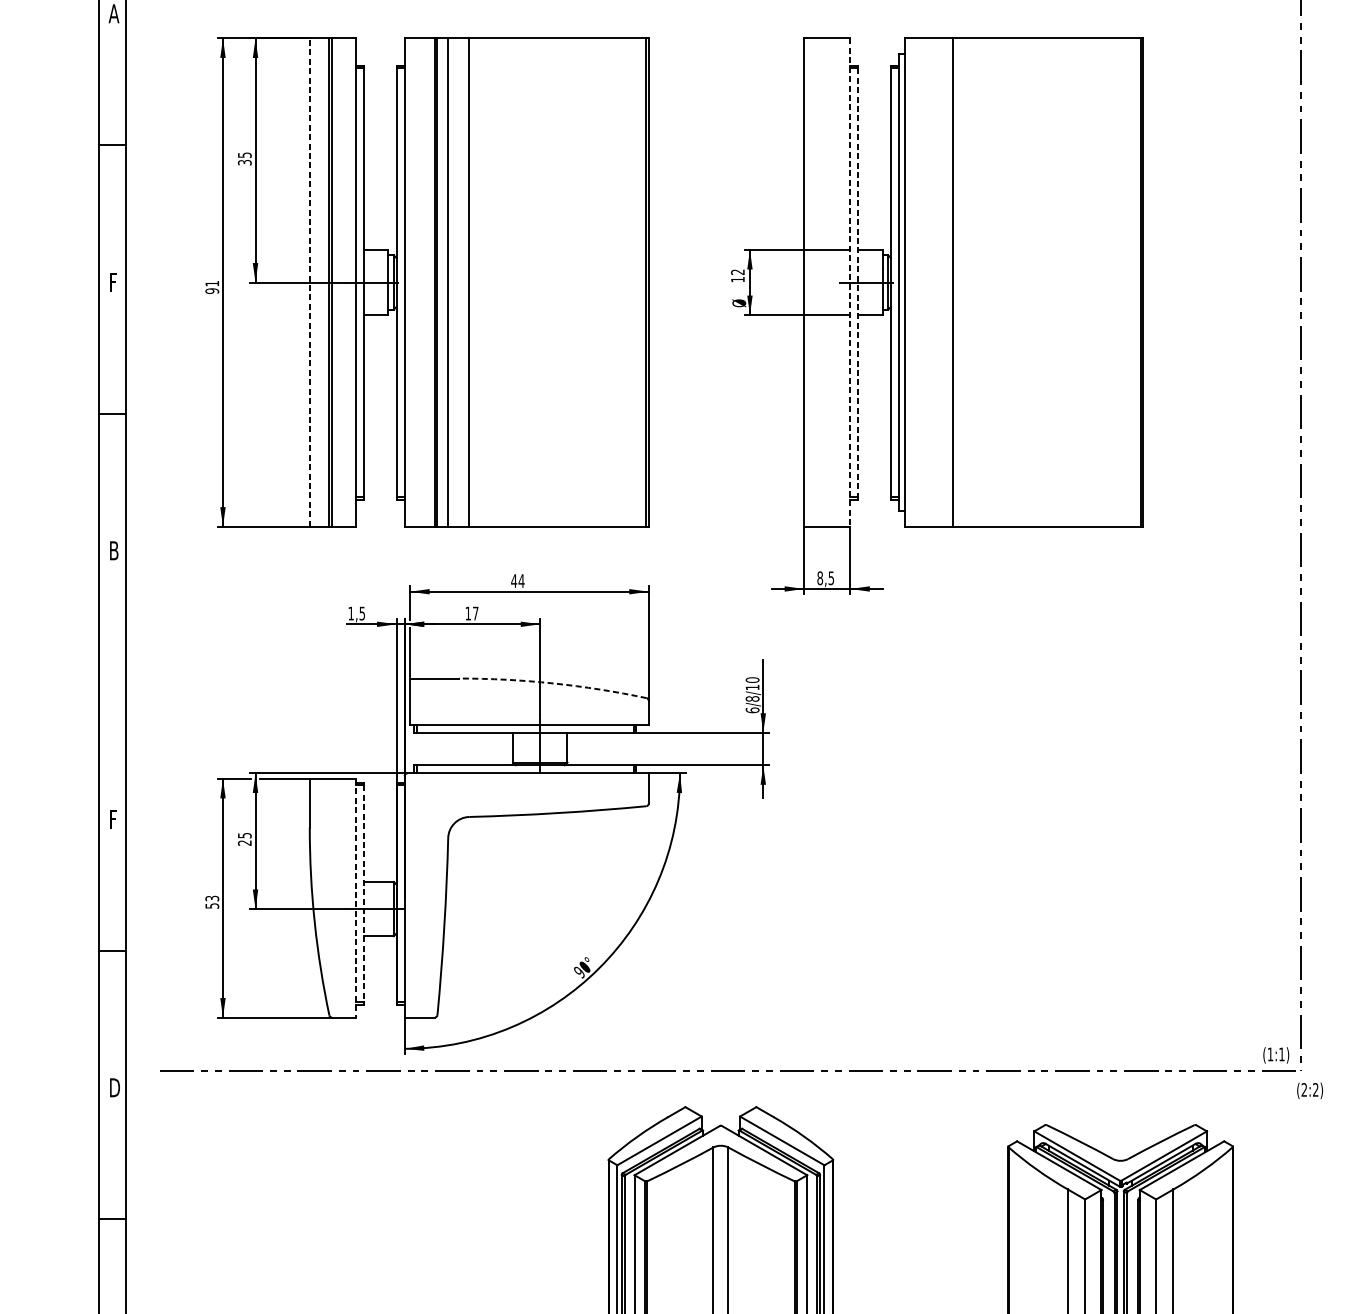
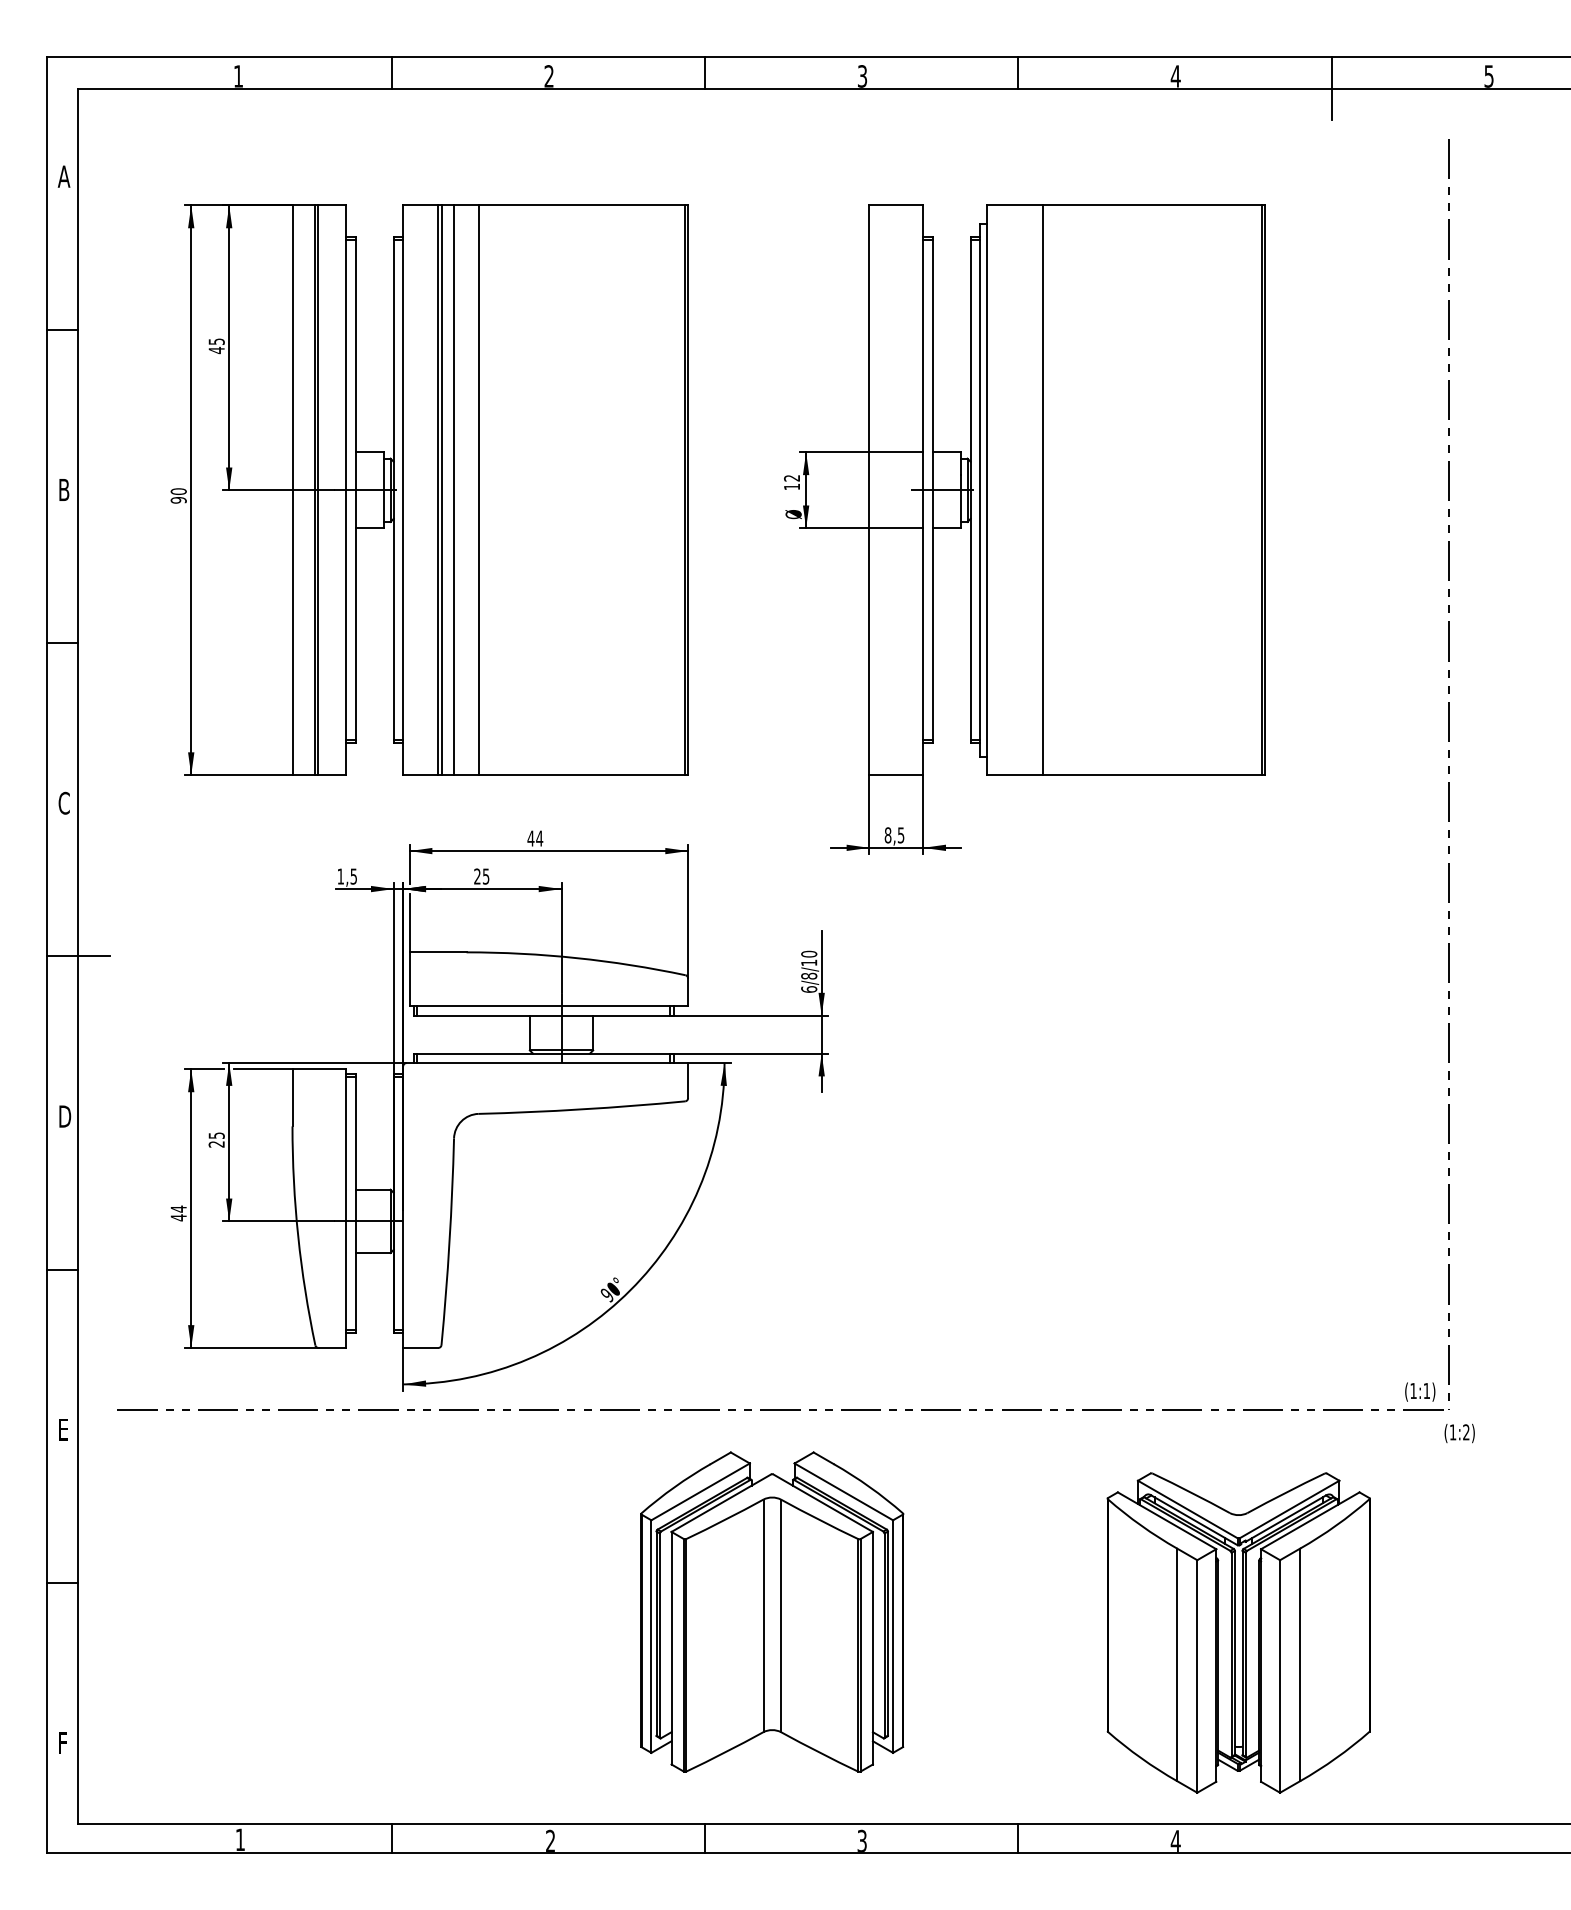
text: (244, 162) -> (216, 350), 35 -> 45
text: (114, 281) -> (64, 489), F -> B
line: (309, 282) -> (292, 490), dashed -> solid
line: (850, 282) -> (923, 490), dashed -> solid
line: (858, 282) -> (932, 490), dashed -> solid
text: (212, 283) -> (178, 491), 91 -> 90
text: (113, 550) -> (63, 802), B -> C
text: (471, 613) -> (481, 876), 17 -> 25
line: (126, 682) -> (78, 956), added
arc: (553, 683) -> (576, 958), dashed -> solid
text: (115, 819) -> (65, 1116), F -> D
line: (363, 893) -> (355, 1203), dashed -> solid
line: (356, 898) -> (346, 1209), dashed -> solid
text: (212, 902) -> (178, 1213), 53 -> 44
text: (115, 1087) -> (65, 1429), D -> E
text: (1303, 1090) -> (1452, 1432), (2:2) -> (1:2)

